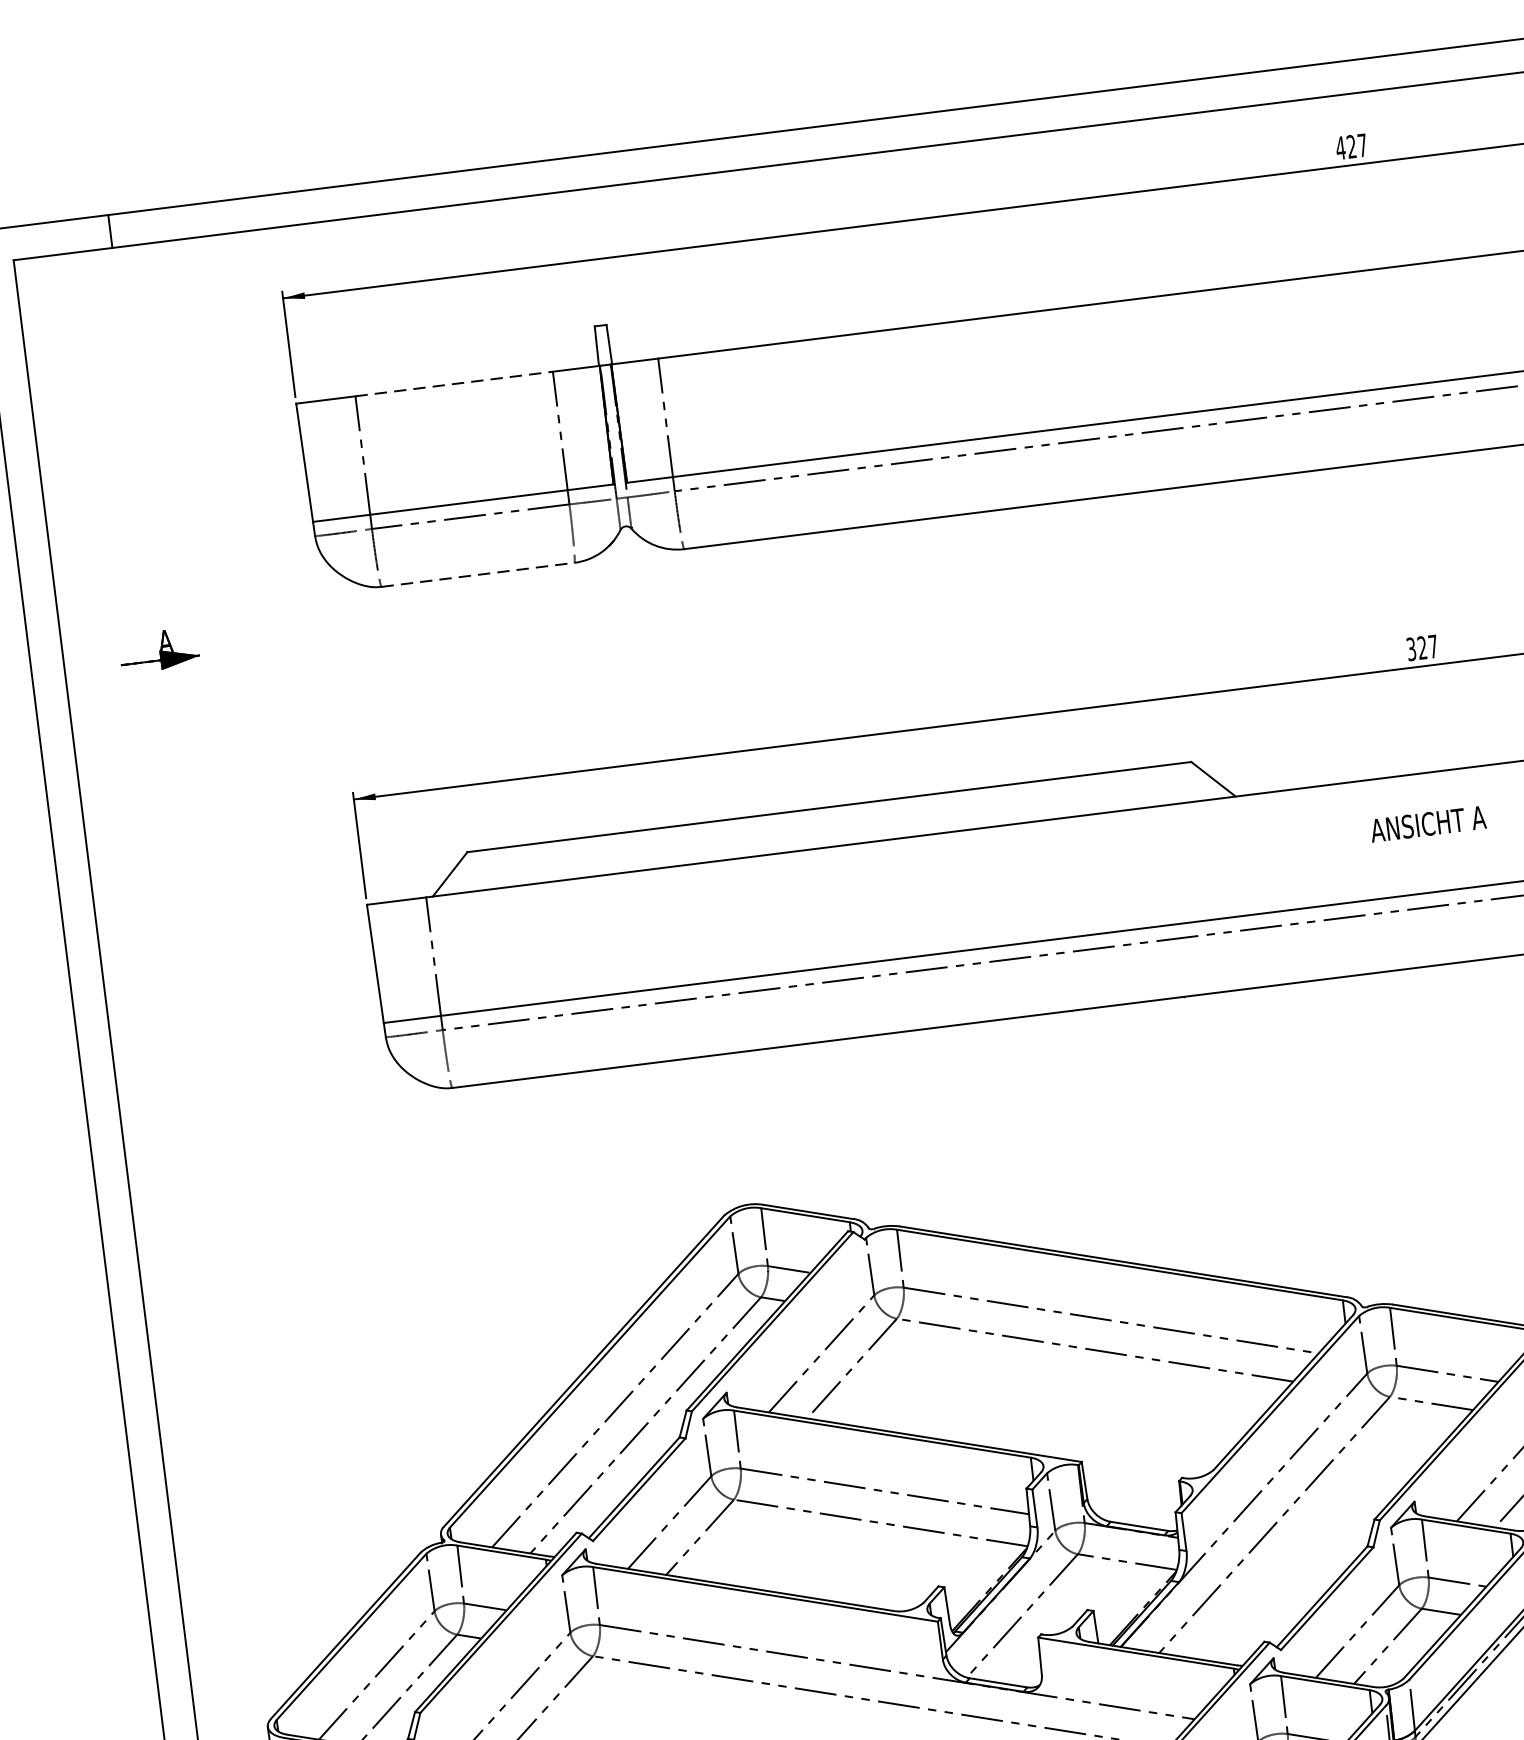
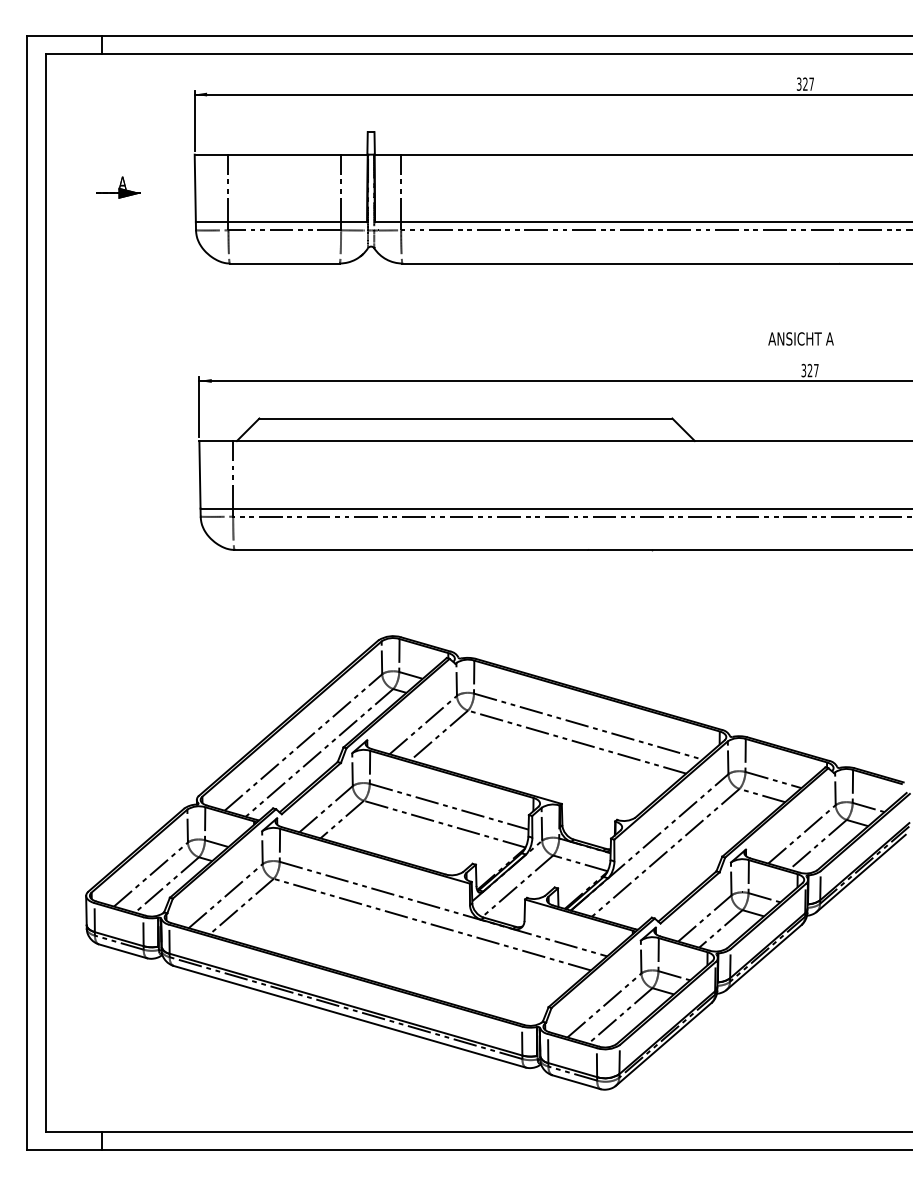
text: (1339, 147) -> (798, 83), 427 -> 327
line: (455, 383) -> (285, 154), dashed -> solid
line: (477, 574) -> (284, 263), dashed -> solid
part: (159, 650) -> (118, 187), moved
text: (1427, 823) -> (800, 338), moved

